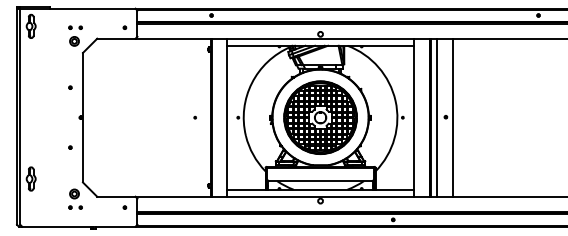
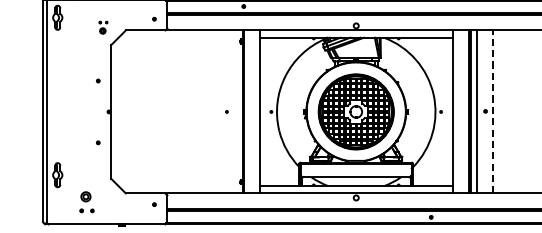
part: (75, 35) -> (103, 27), size x0.6
line: (452, 117) -> (492, 111), solid -> dashed
part: (75, 198) -> (86, 201), moved

